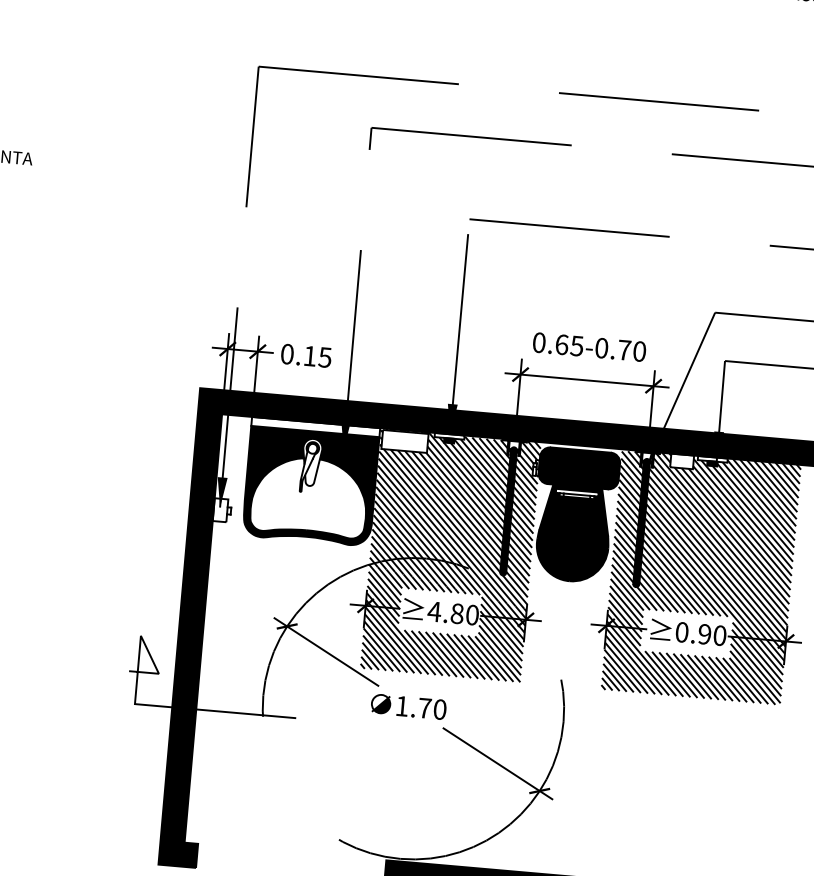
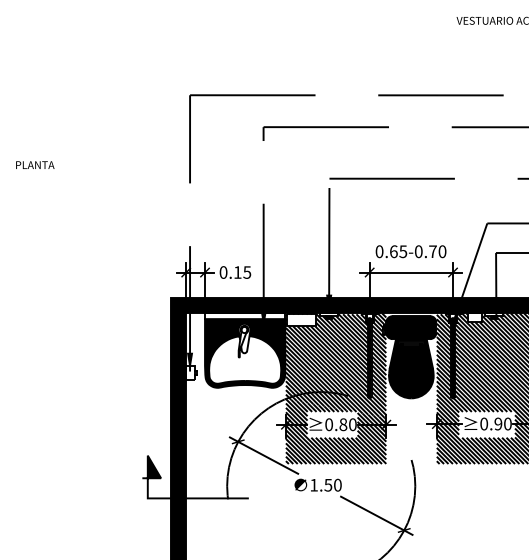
text: (433, 611) -> (328, 424), 4.80 -> 0.80
fill: (150, 654) -> (154, 466), added
text: (425, 708) -> (328, 485), 1.70 -> 1.50

